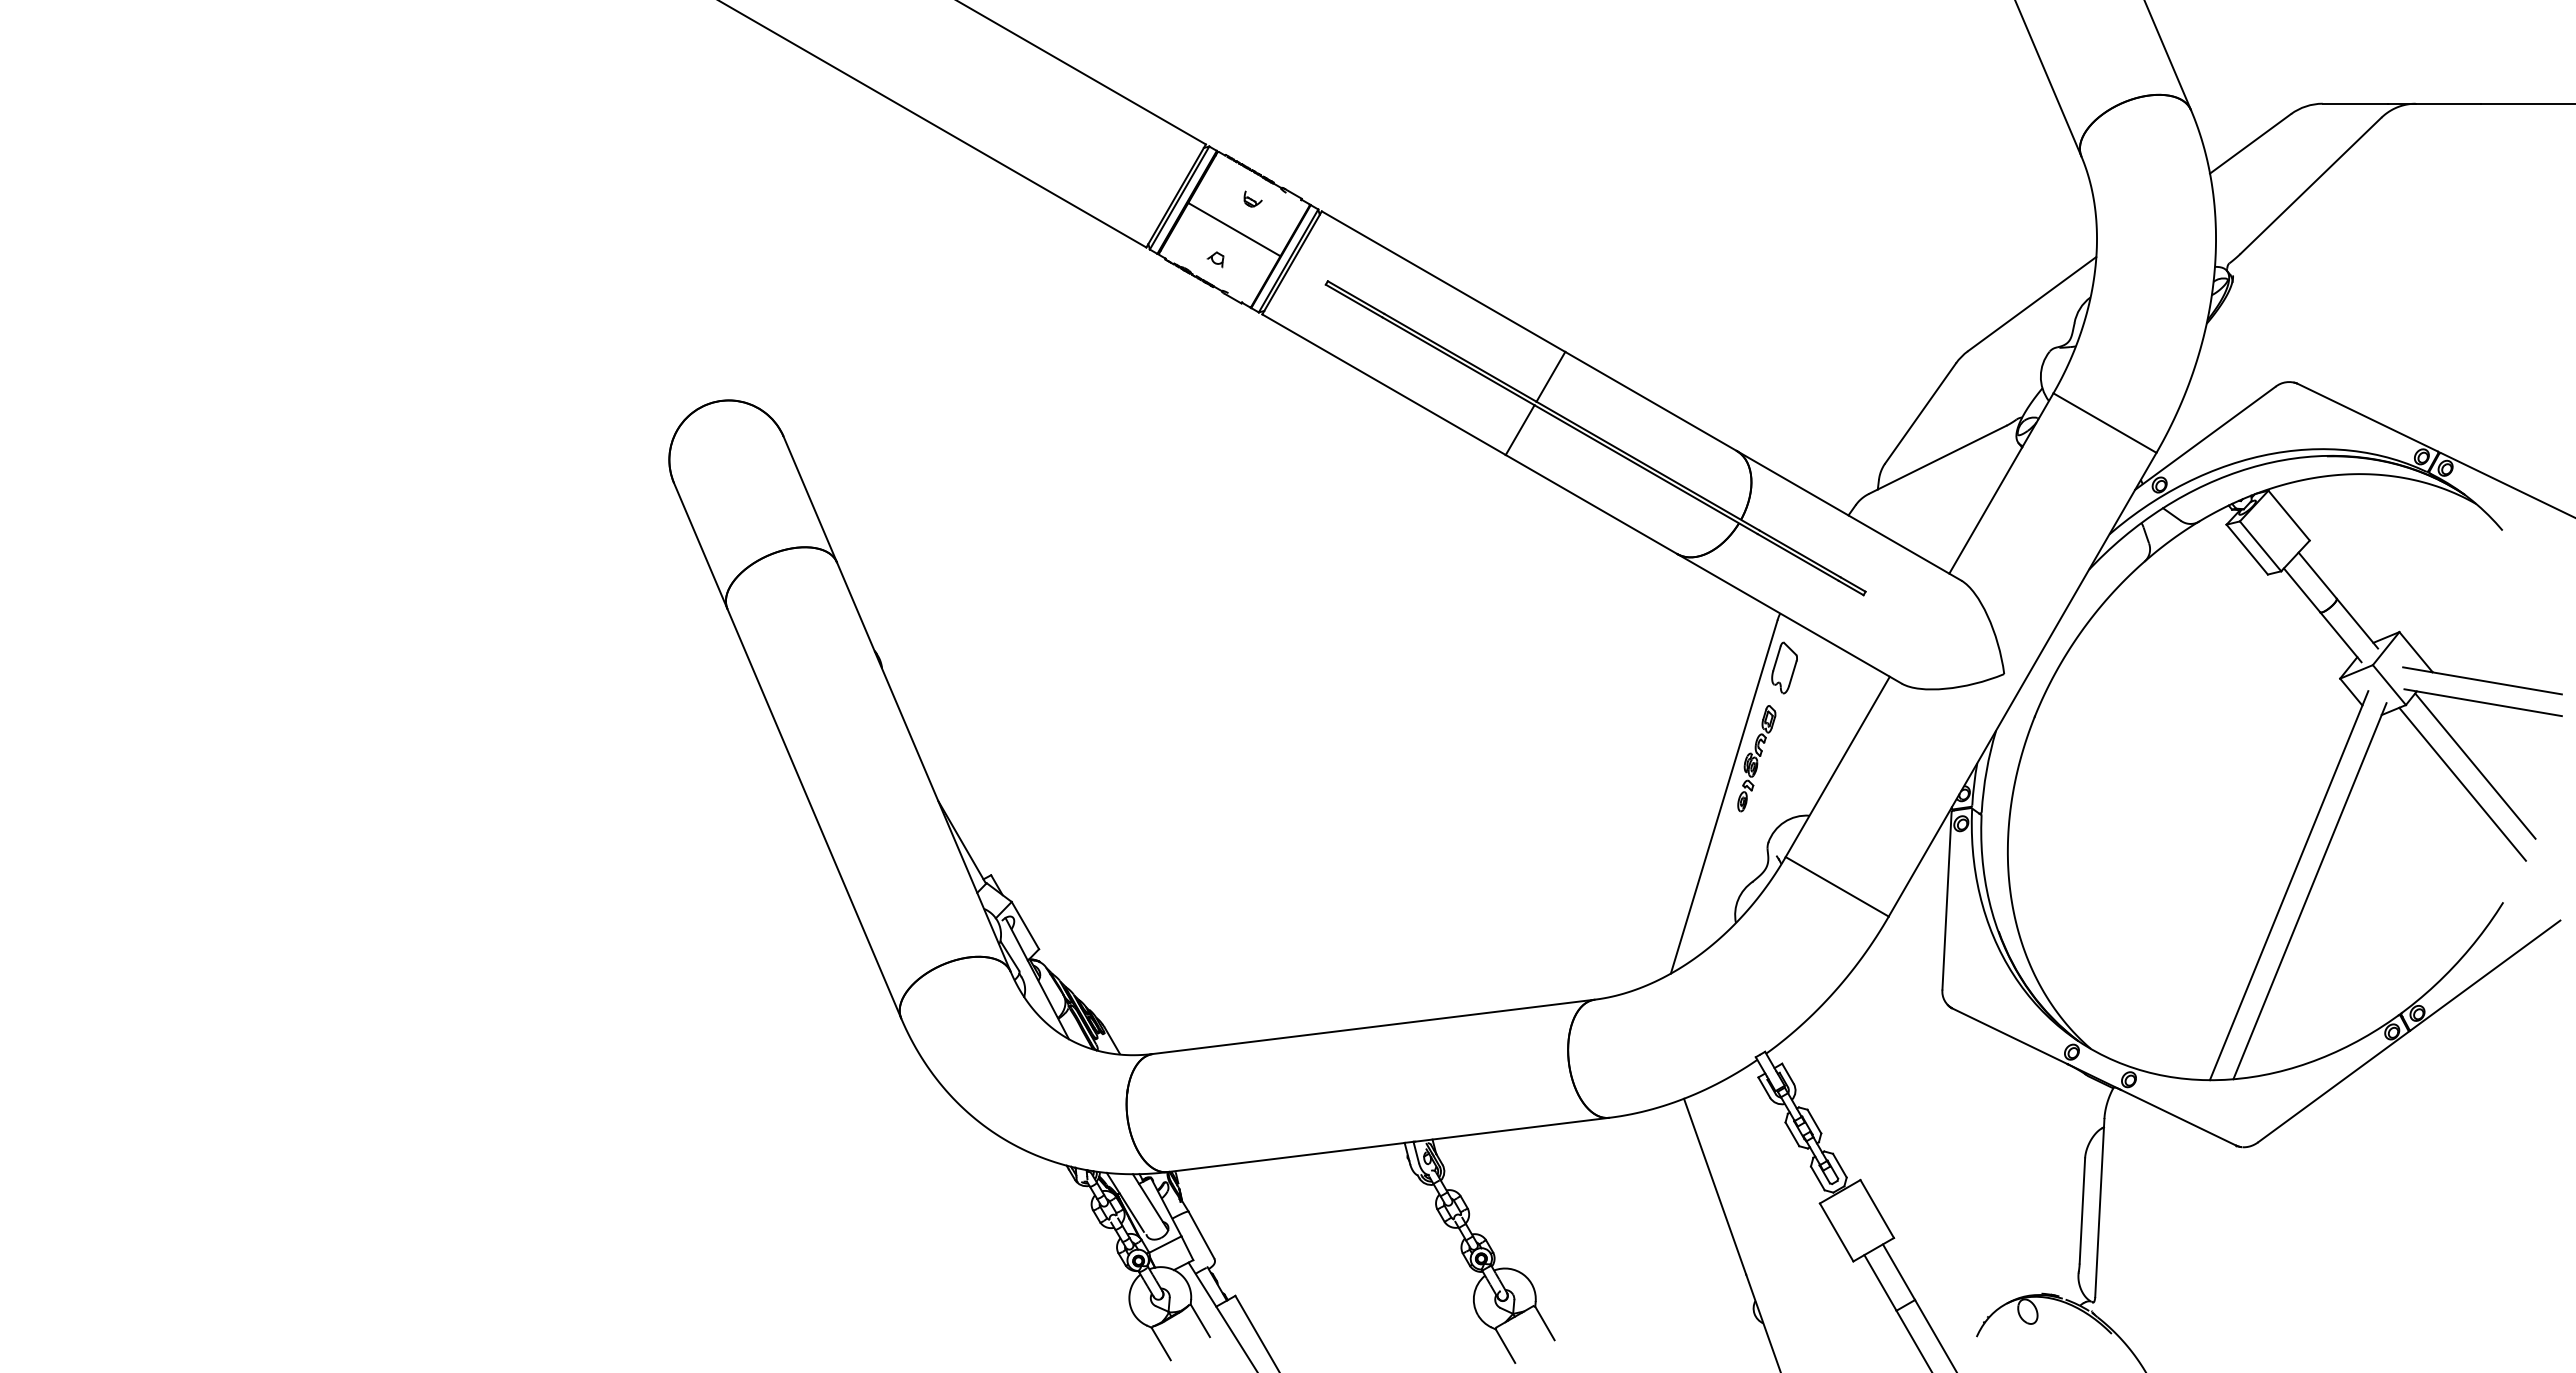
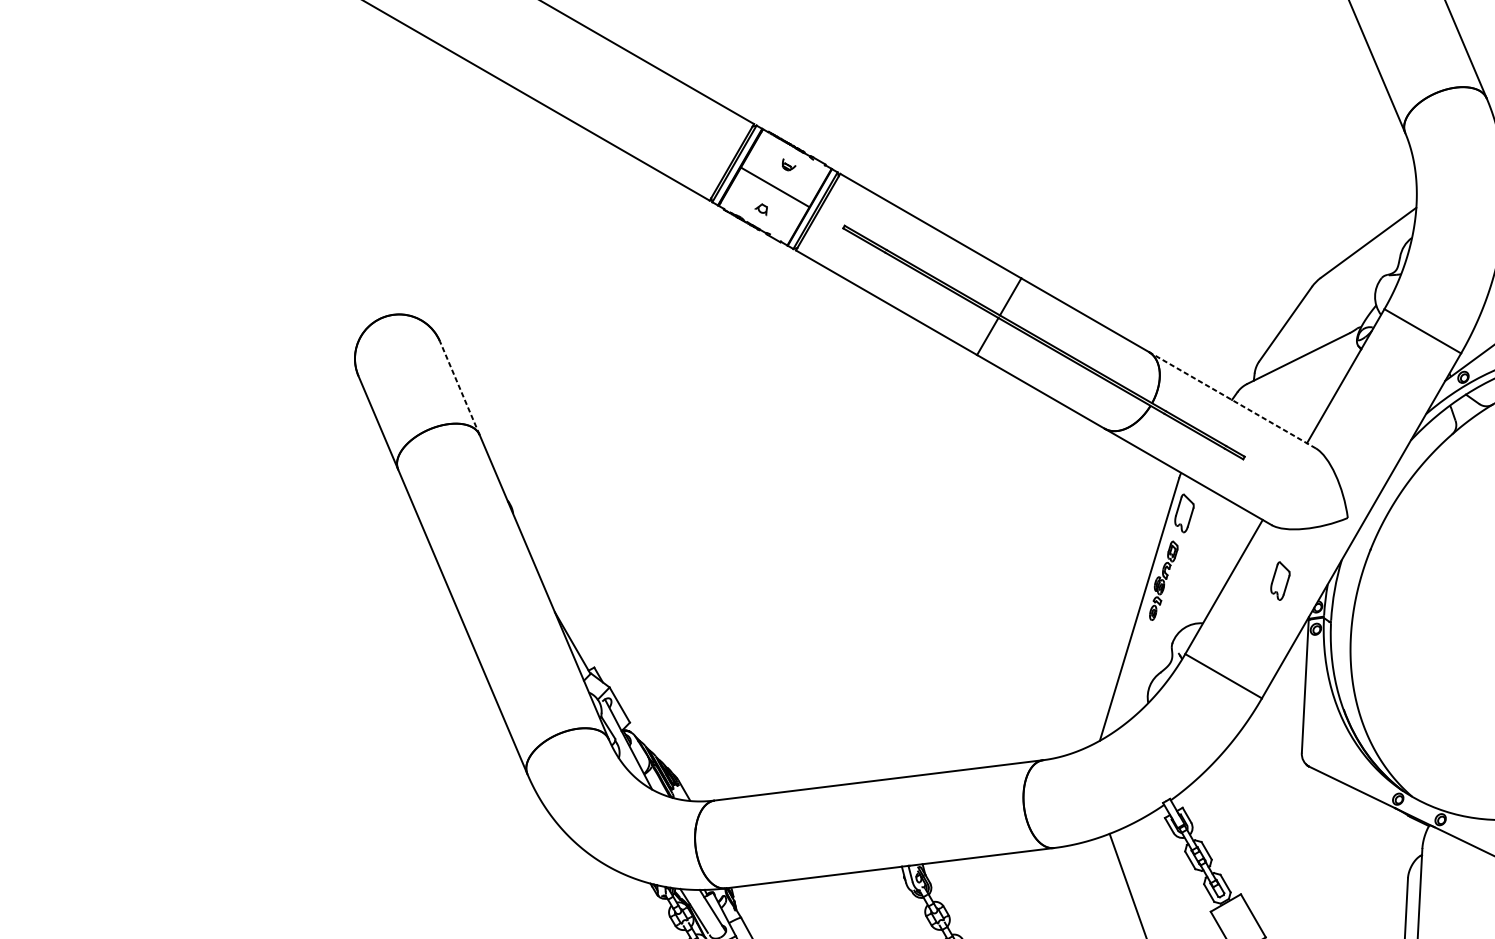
line: (810, 499) -> (459, 388), solid -> dashed
line: (1849, 515) -> (1232, 400), solid -> dashed
part: (1913, 758) -> (1280, 580), added

